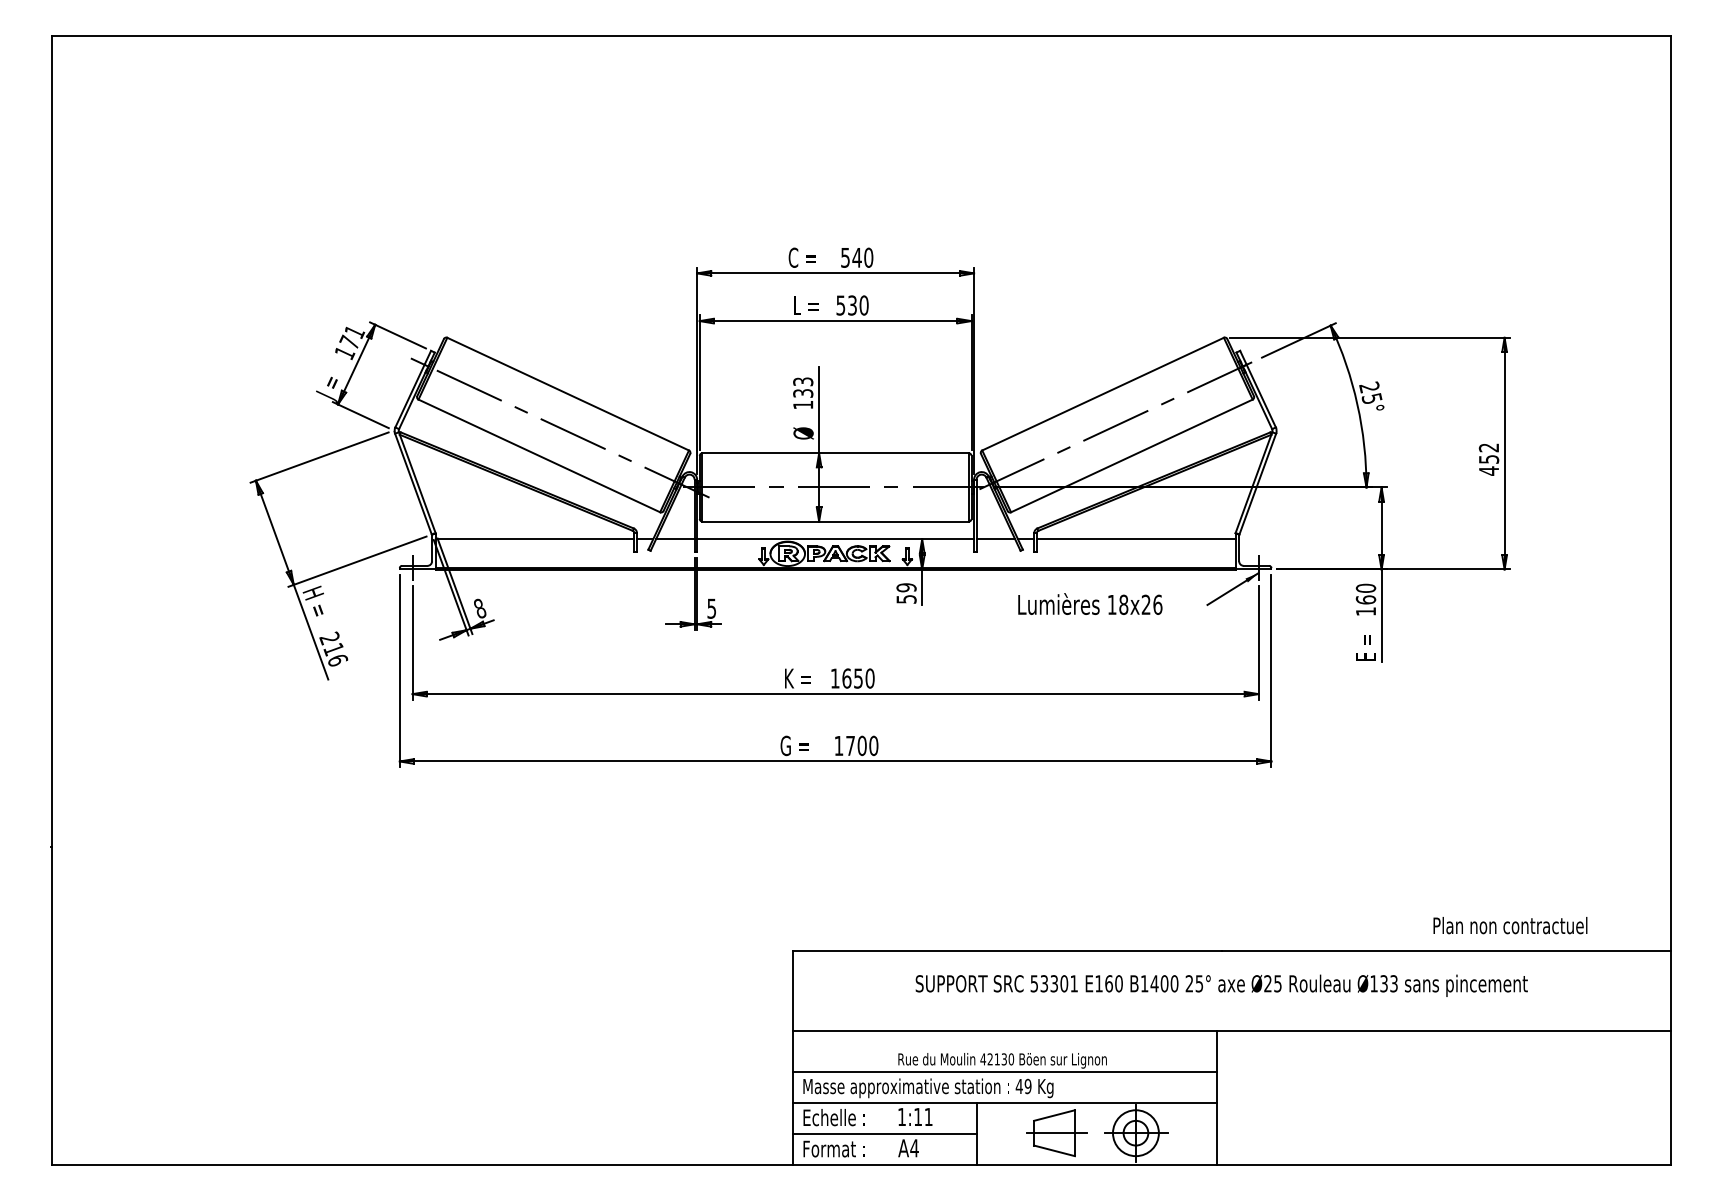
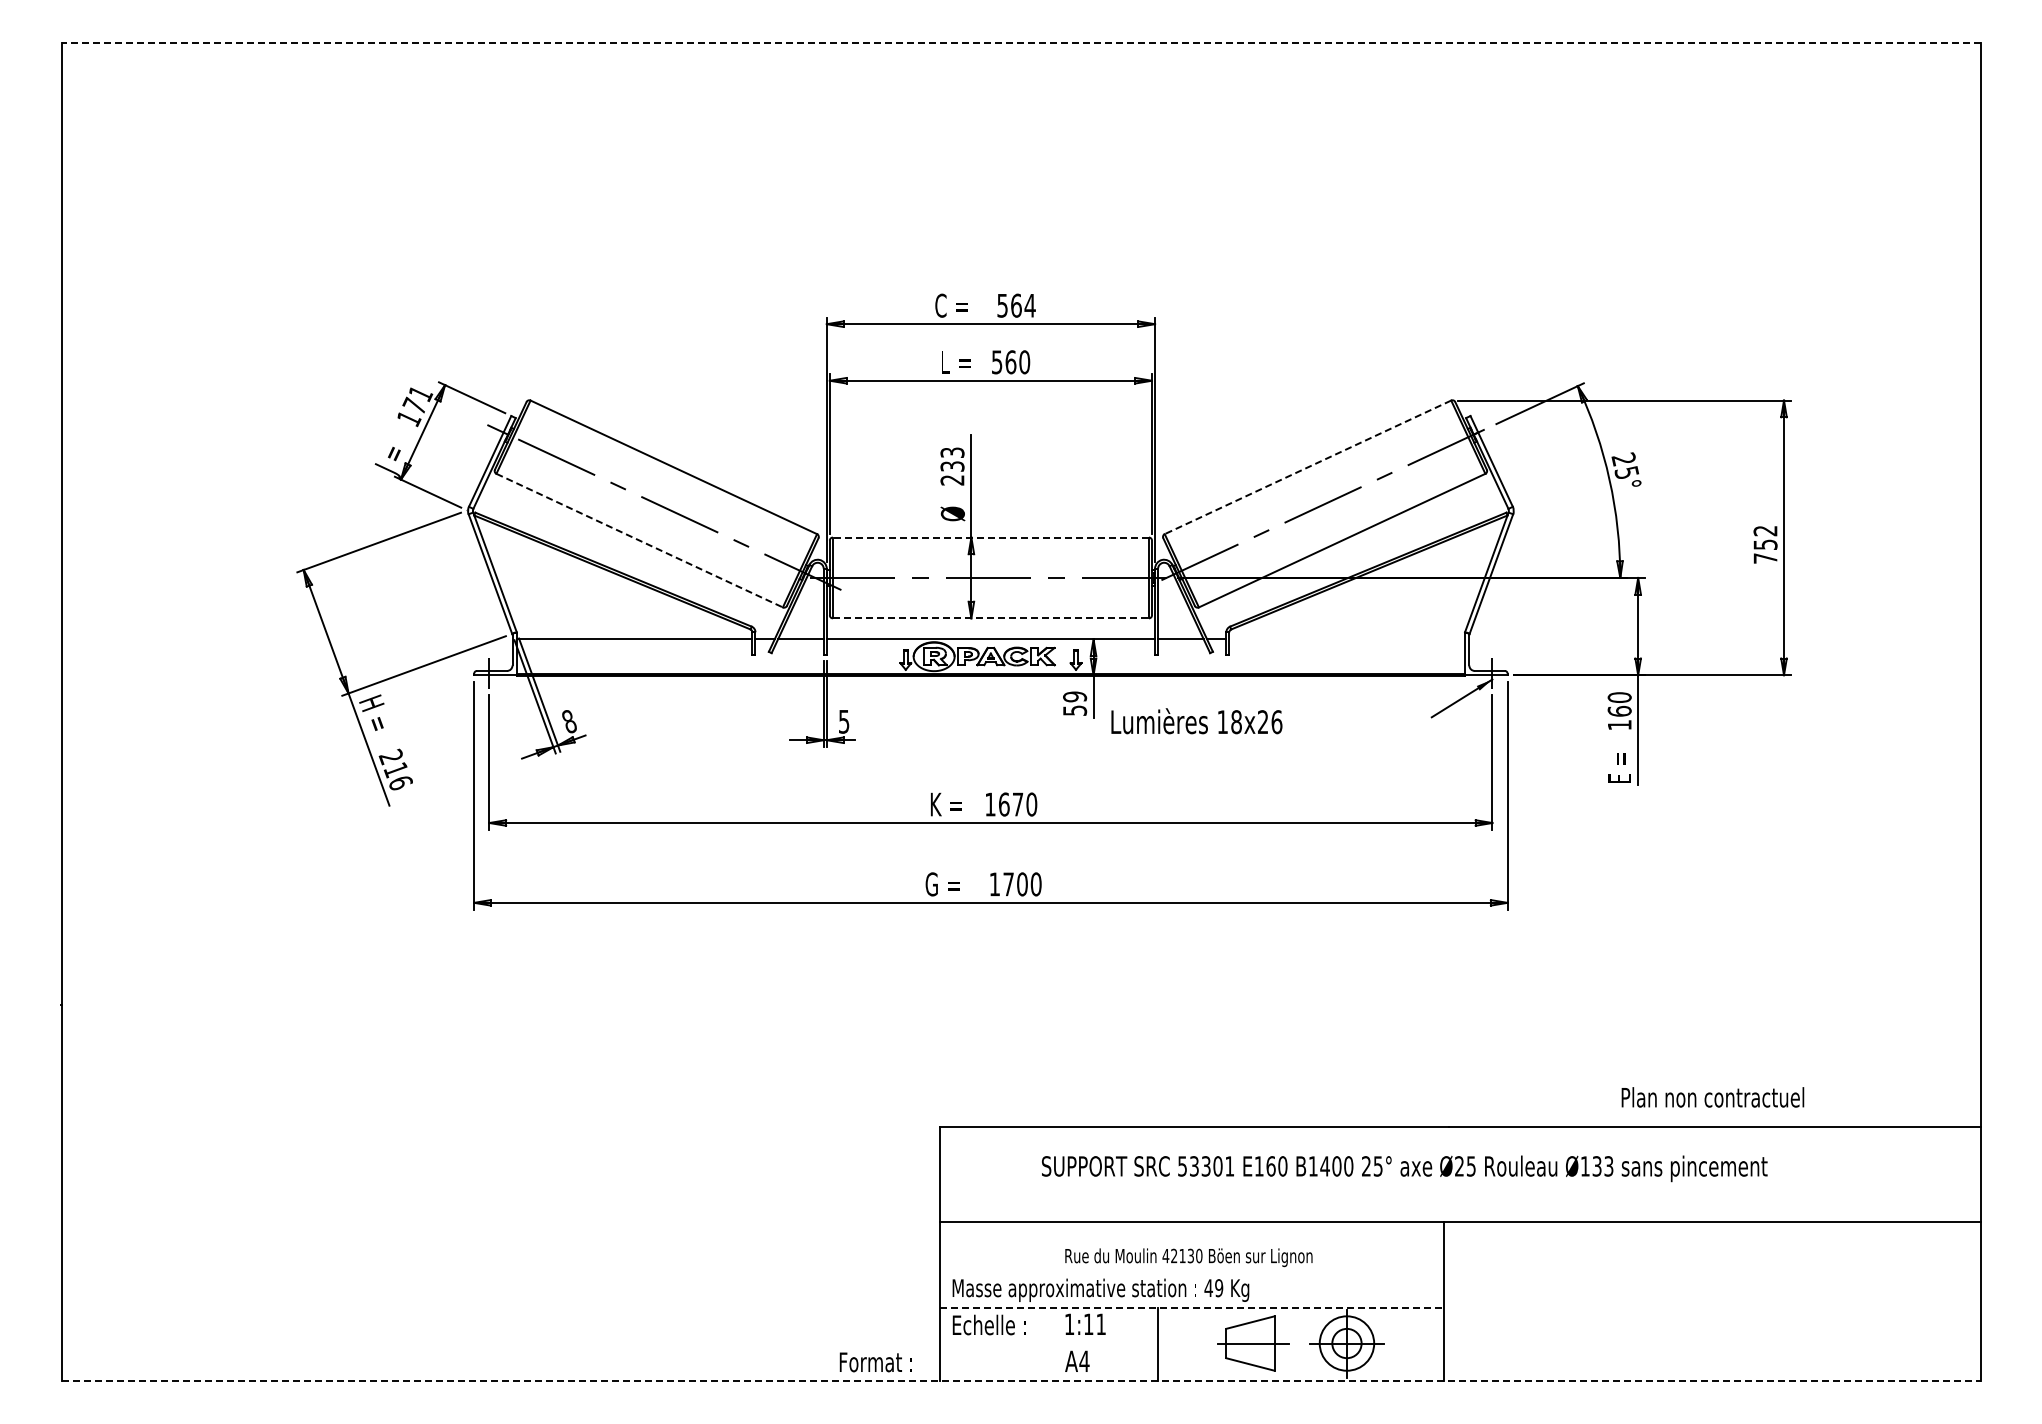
line: (861, 35) -> (1021, 42), solid -> dashed
text: (862, 257) -> (1022, 305), 540 -> 564
text: (852, 305) -> (1010, 362), 530 -> 560
line: (1102, 394) -> (1307, 467), solid -> dashed
text: (803, 405) -> (952, 480), 133 -> 233
line: (835, 453) -> (990, 537), solid -> dashed
line: (540, 455) -> (640, 540), solid -> dashed
text: (1488, 471) -> (1765, 558), 452 -> 752
line: (836, 521) -> (991, 618), solid -> dashed
line: (1136, 539) -> (1347, 639), removed
text: (1090, 604) -> (1196, 721), moved
text: (858, 678) -> (1017, 804), 1650 -> 1670
text: (1510, 925) -> (1712, 1097), moved
text: (1221, 985) -> (1404, 1168), moved
line: (1004, 1071) -> (1191, 1270), removed
line: (1004, 1102) -> (1191, 1307), solid -> dashed
line: (885, 1134) -> (1049, 1344), removed
text: (833, 1149) -> (875, 1362), moved
line: (861, 1165) -> (1021, 1381), solid -> dashed

